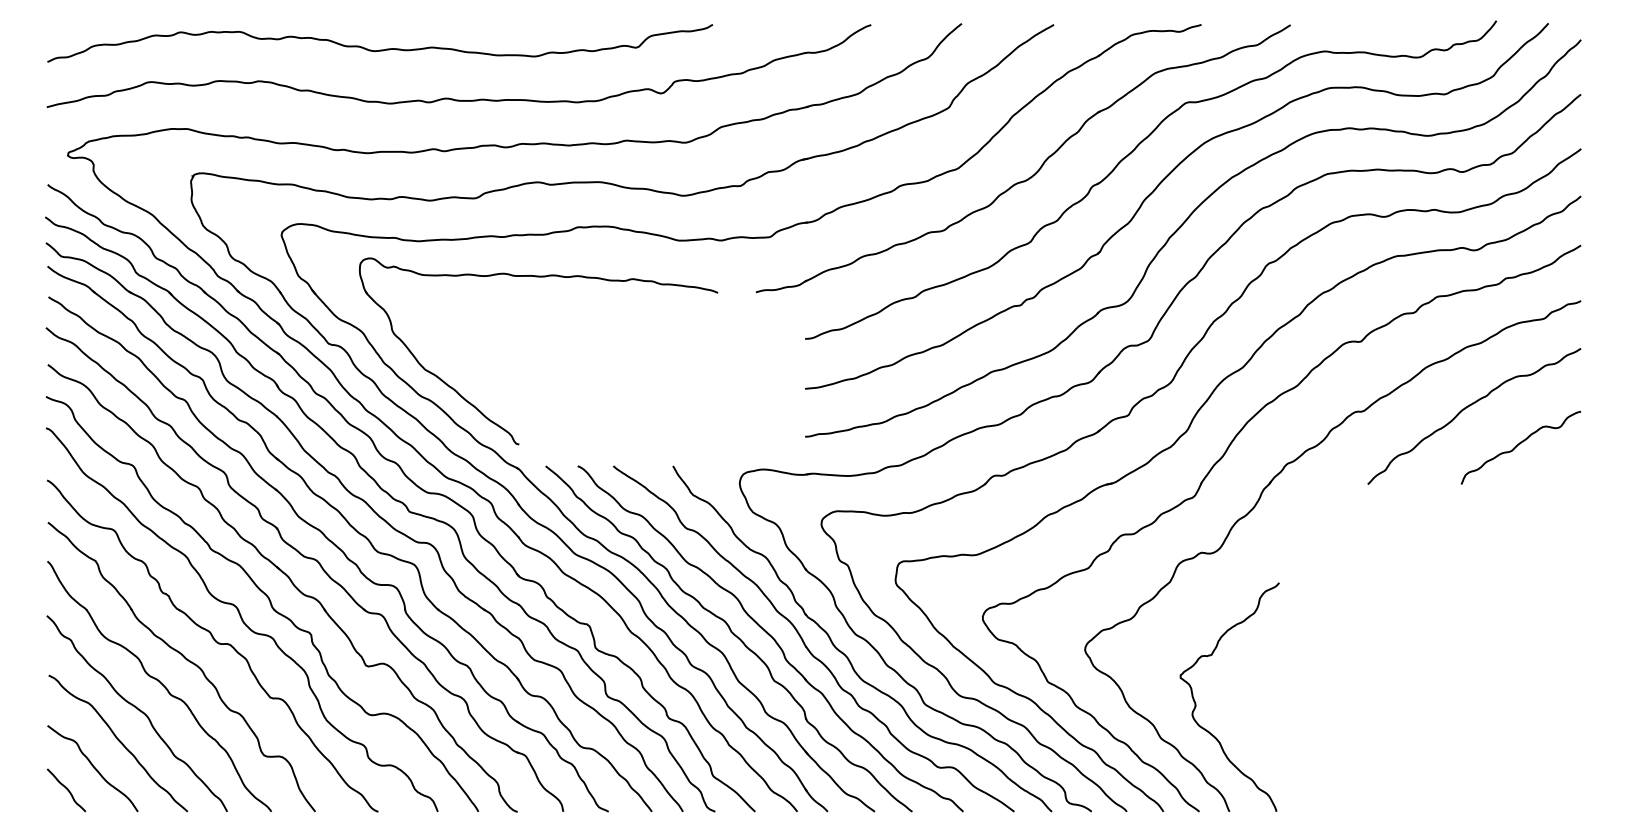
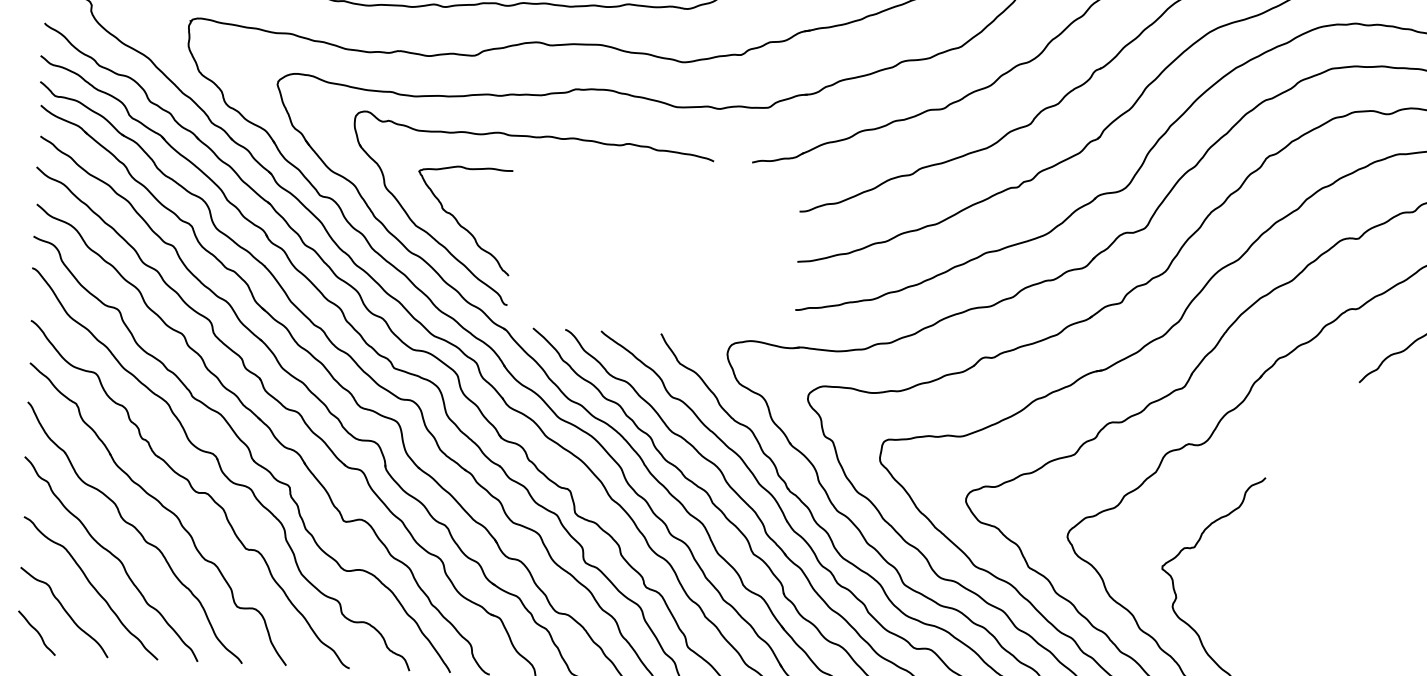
curve: (468, 365) -> (459, 223), added

